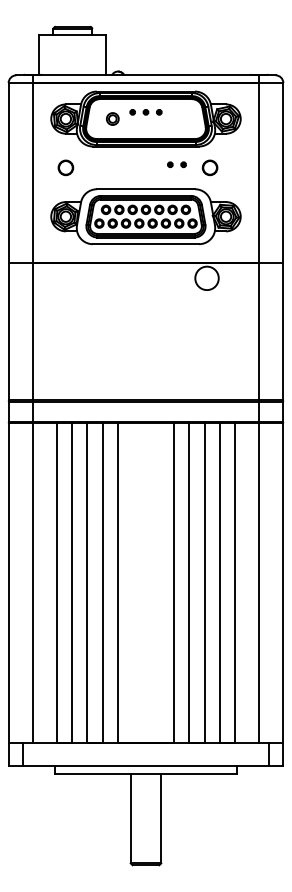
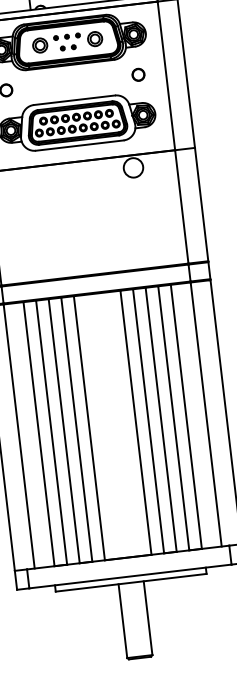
part: (112, 118) -> (39, 45), size x1.43
part: (178, 118) -> (94, 38), added
part: (176, 164) -> (67, 47), moved
part: (209, 167) -> (137, 74), moved

